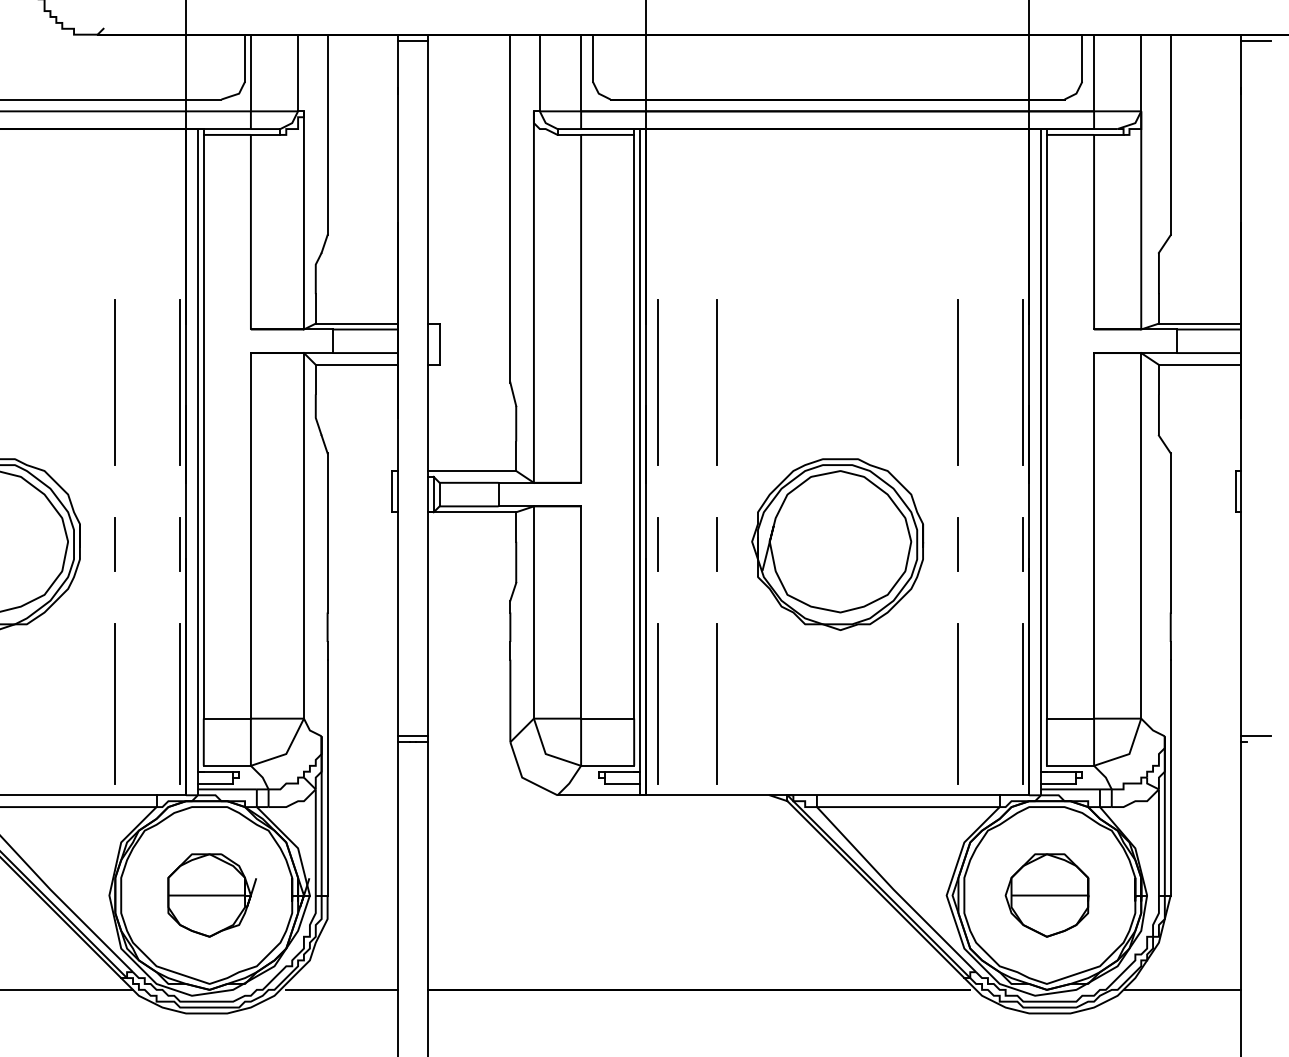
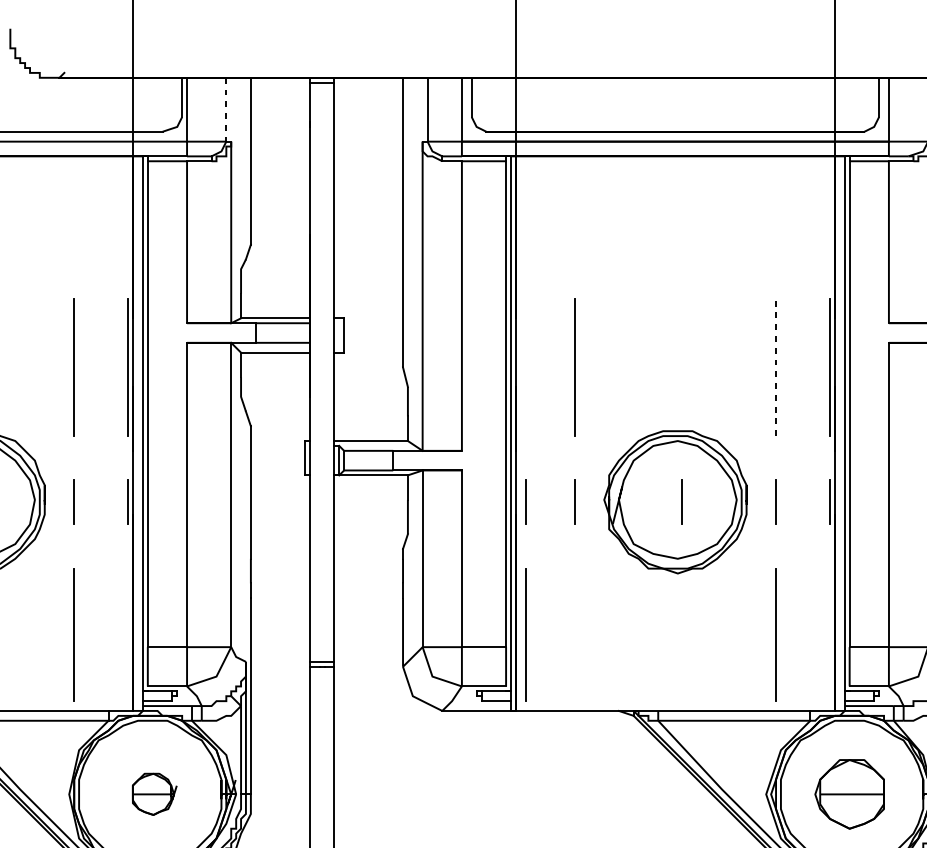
line: (298, 73) -> (226, 110), solid -> dashed
line: (657, 382) -> (525, 367), removed
line: (958, 382) -> (776, 367), solid -> dashed
line: (845, 544) -> (681, 502), added
line: (180, 703) -> (128, 634), removed
line: (716, 703) -> (574, 634), removed
line: (1023, 703) -> (830, 634), removed
part: (211, 895) -> (154, 794), size x0.6

